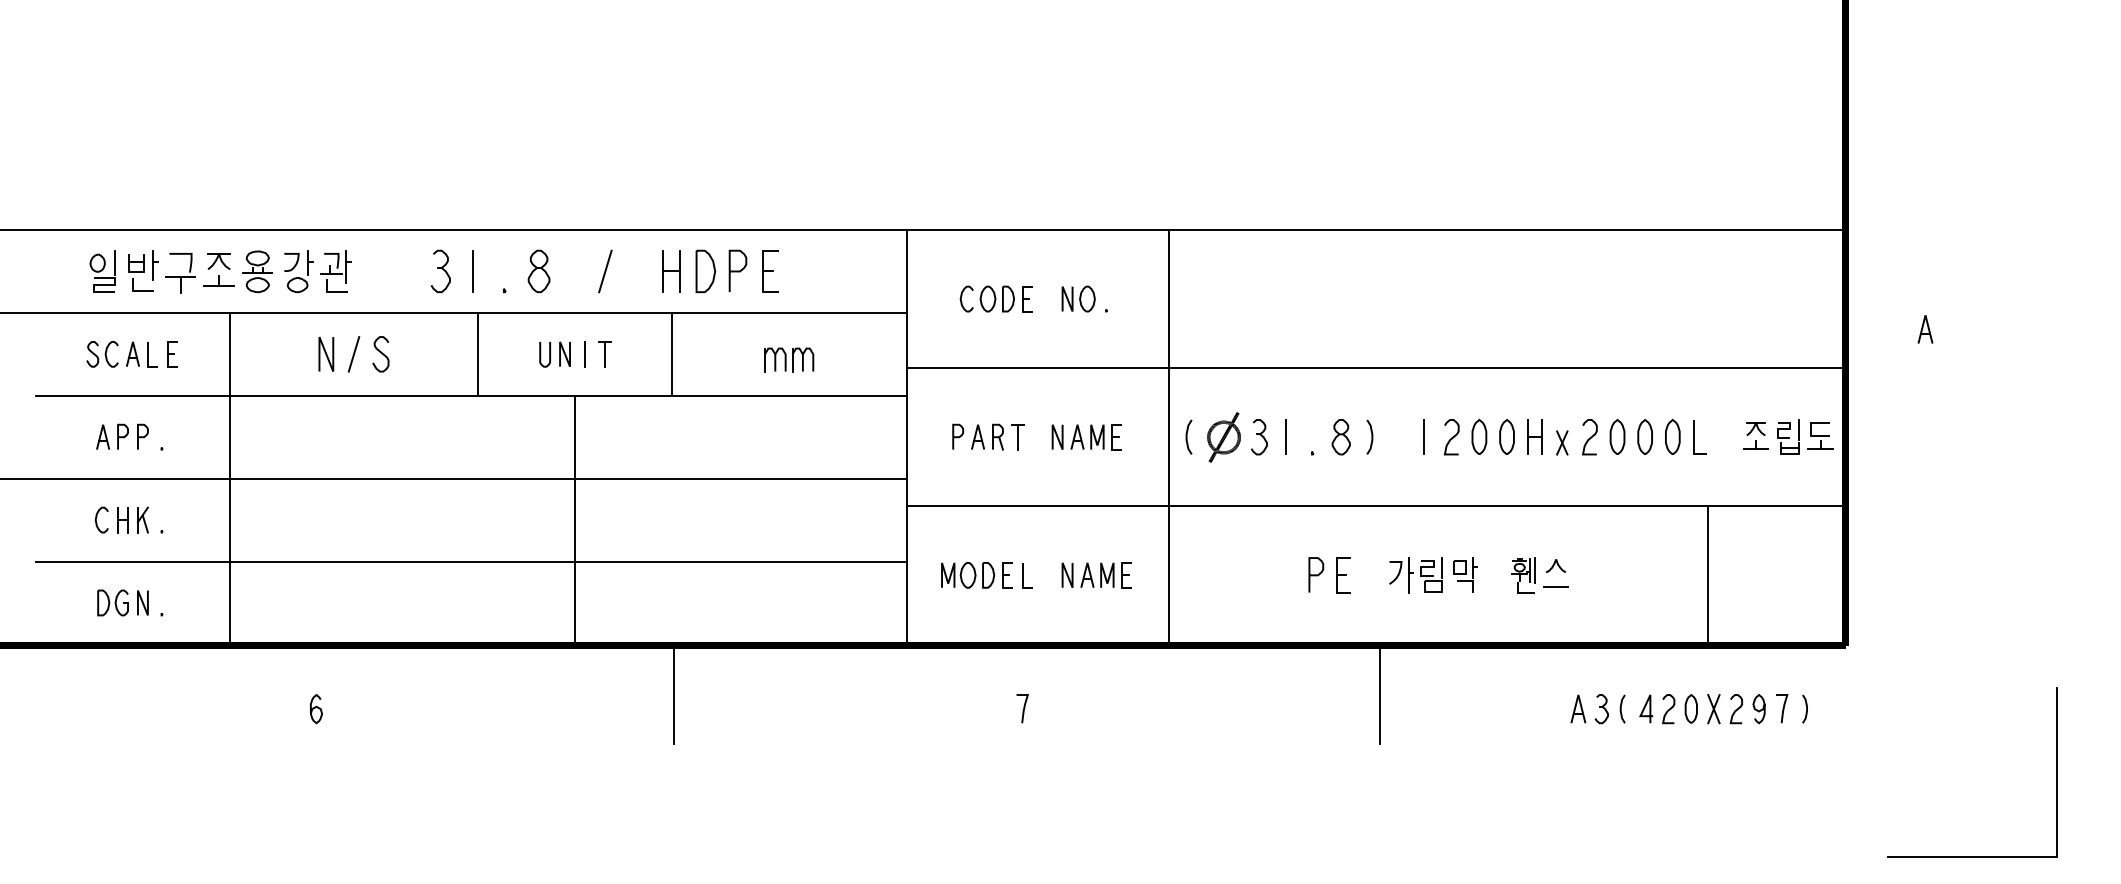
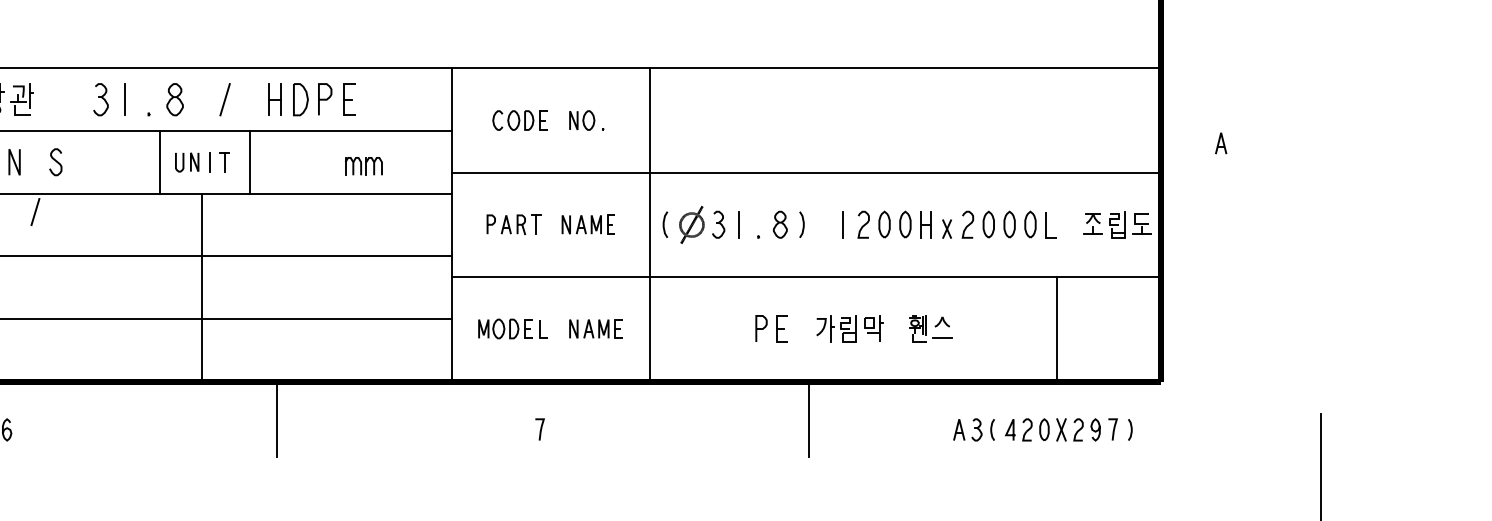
line: (478, 353) -> (160, 161), moved
line: (671, 353) -> (250, 161), moved
line: (353, 354) -> (35, 212), moved

